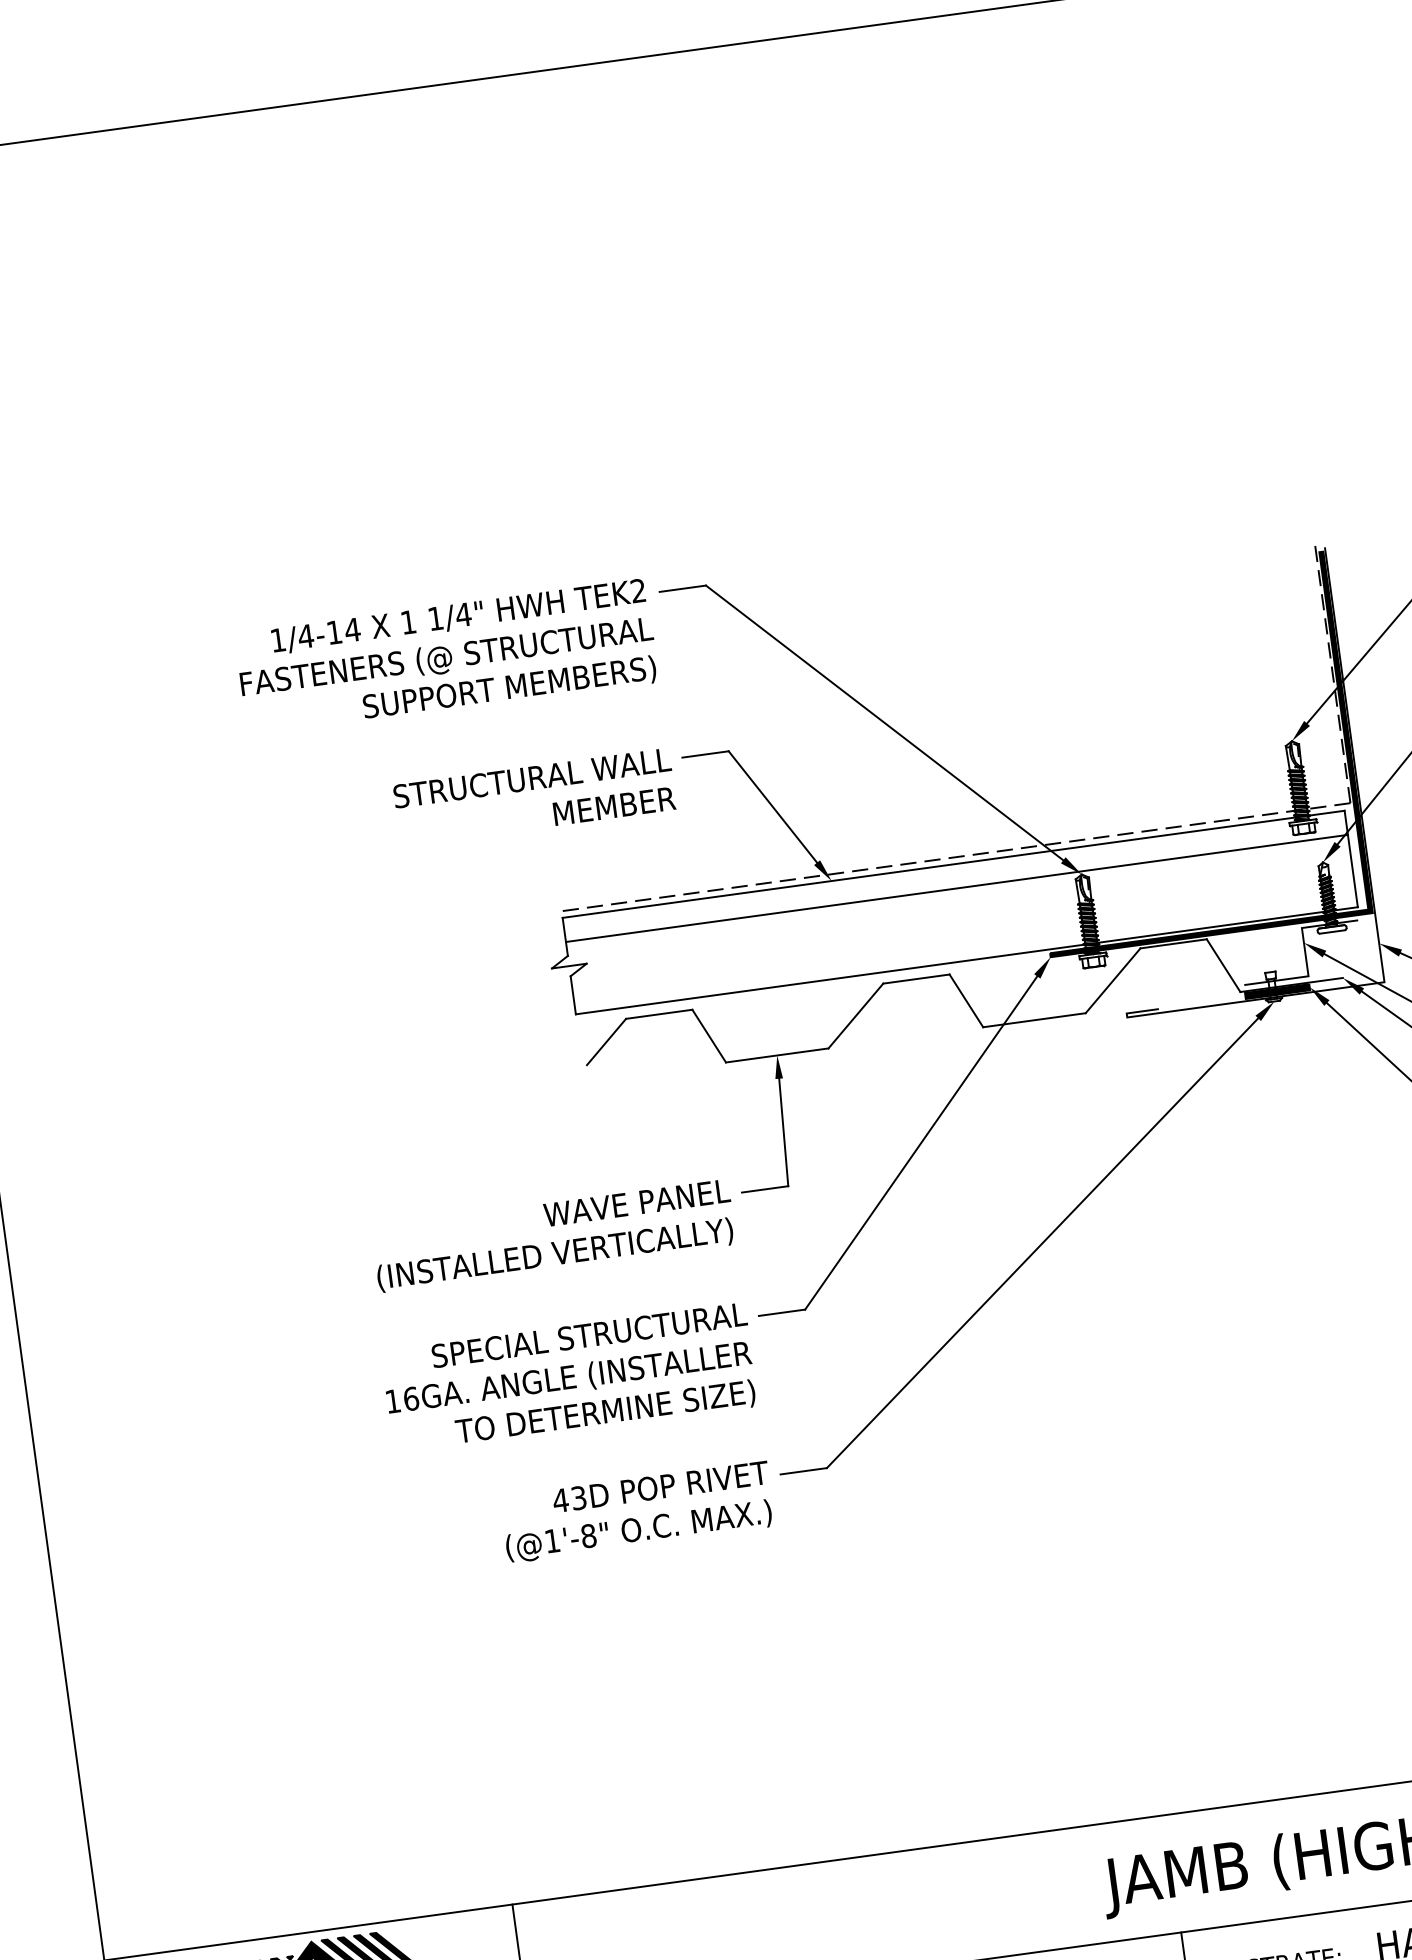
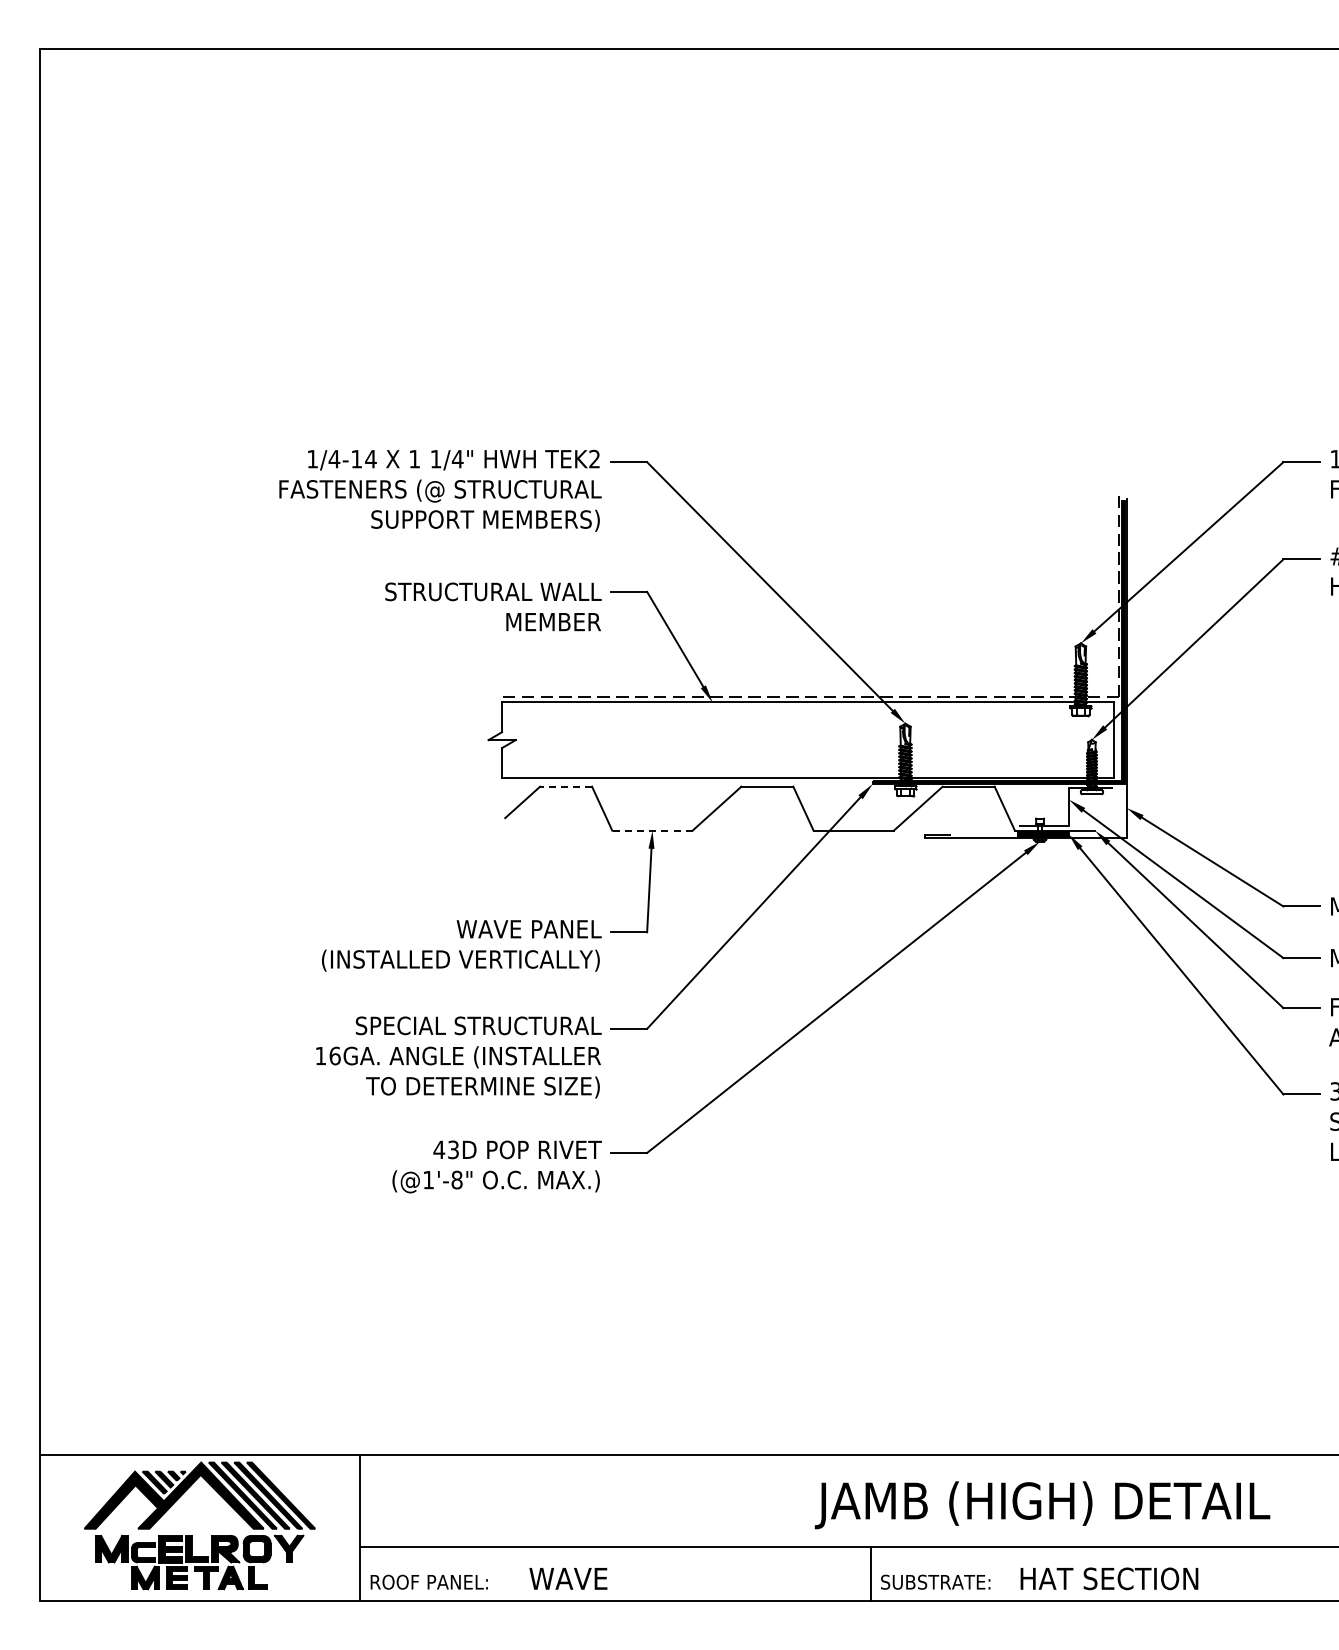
line: (957, 888) -> (808, 721), removed
line: (659, 1014) -> (566, 786), solid -> dashed
line: (776, 1055) -> (651, 830), solid -> dashed

